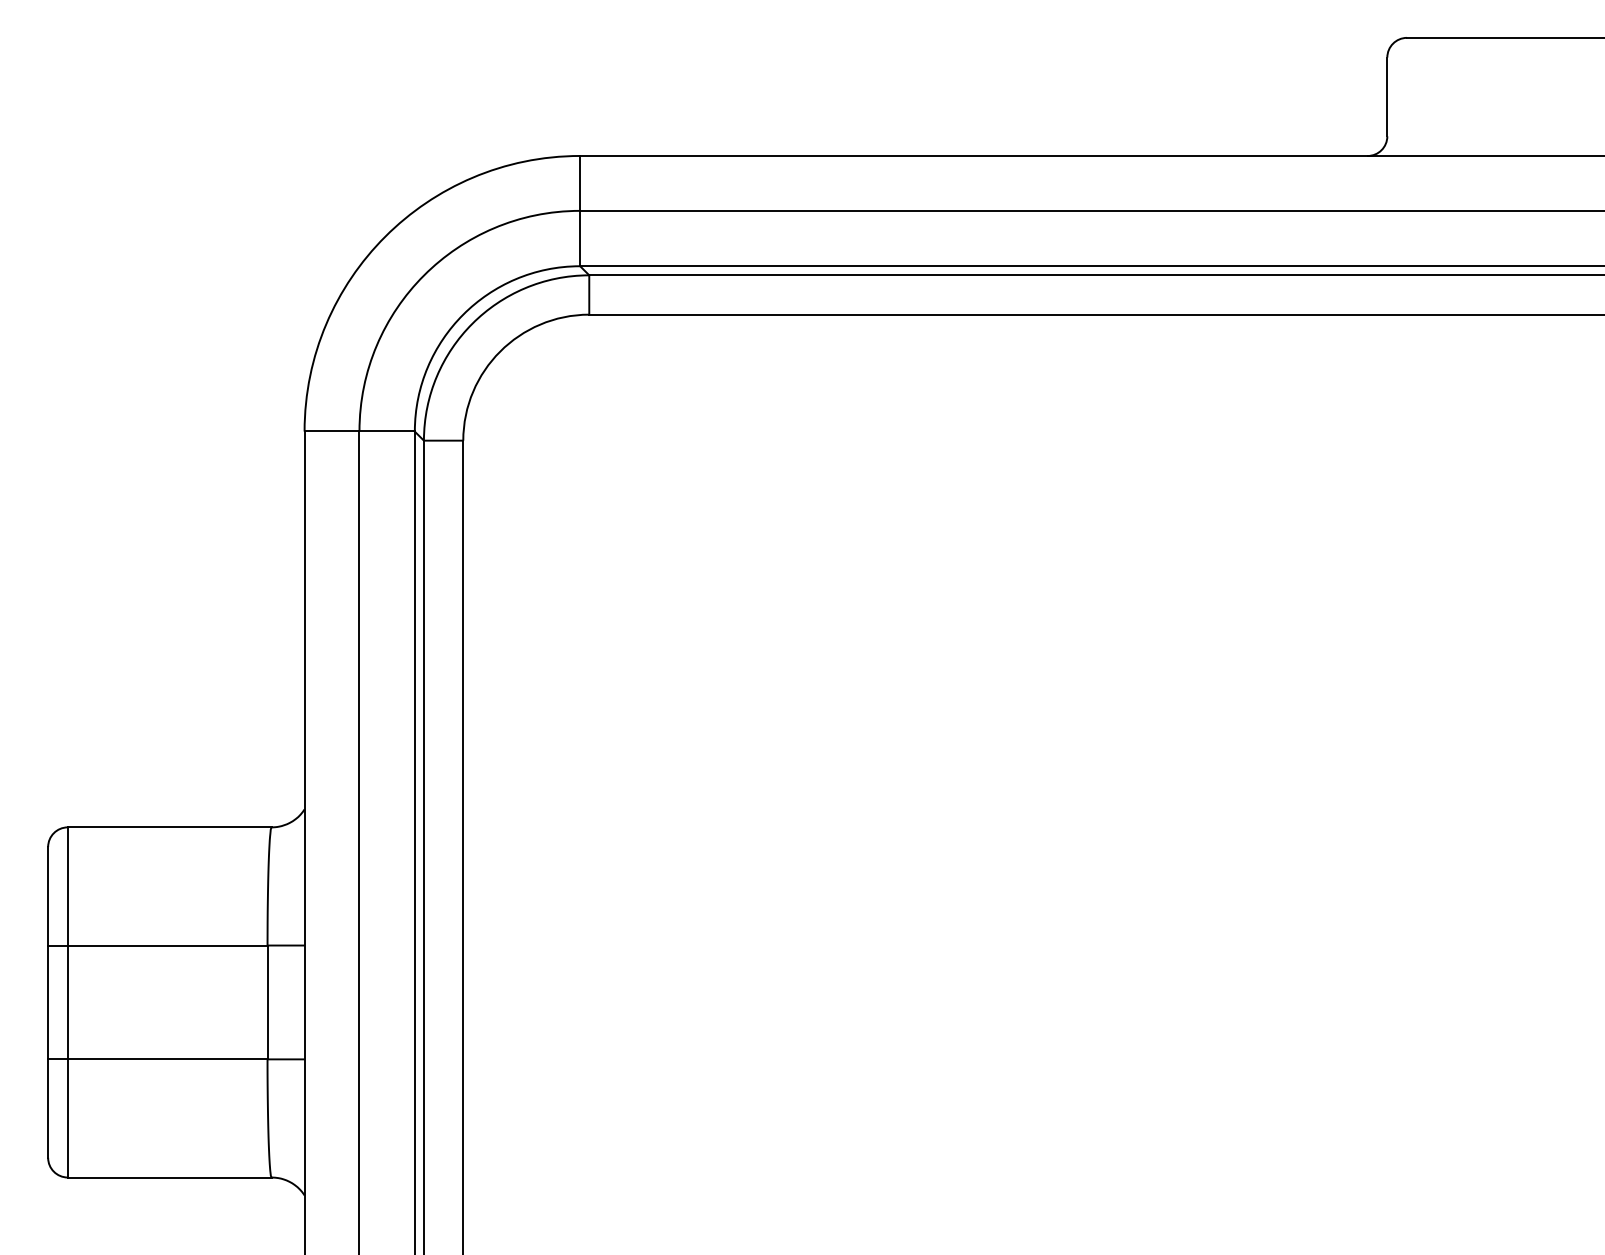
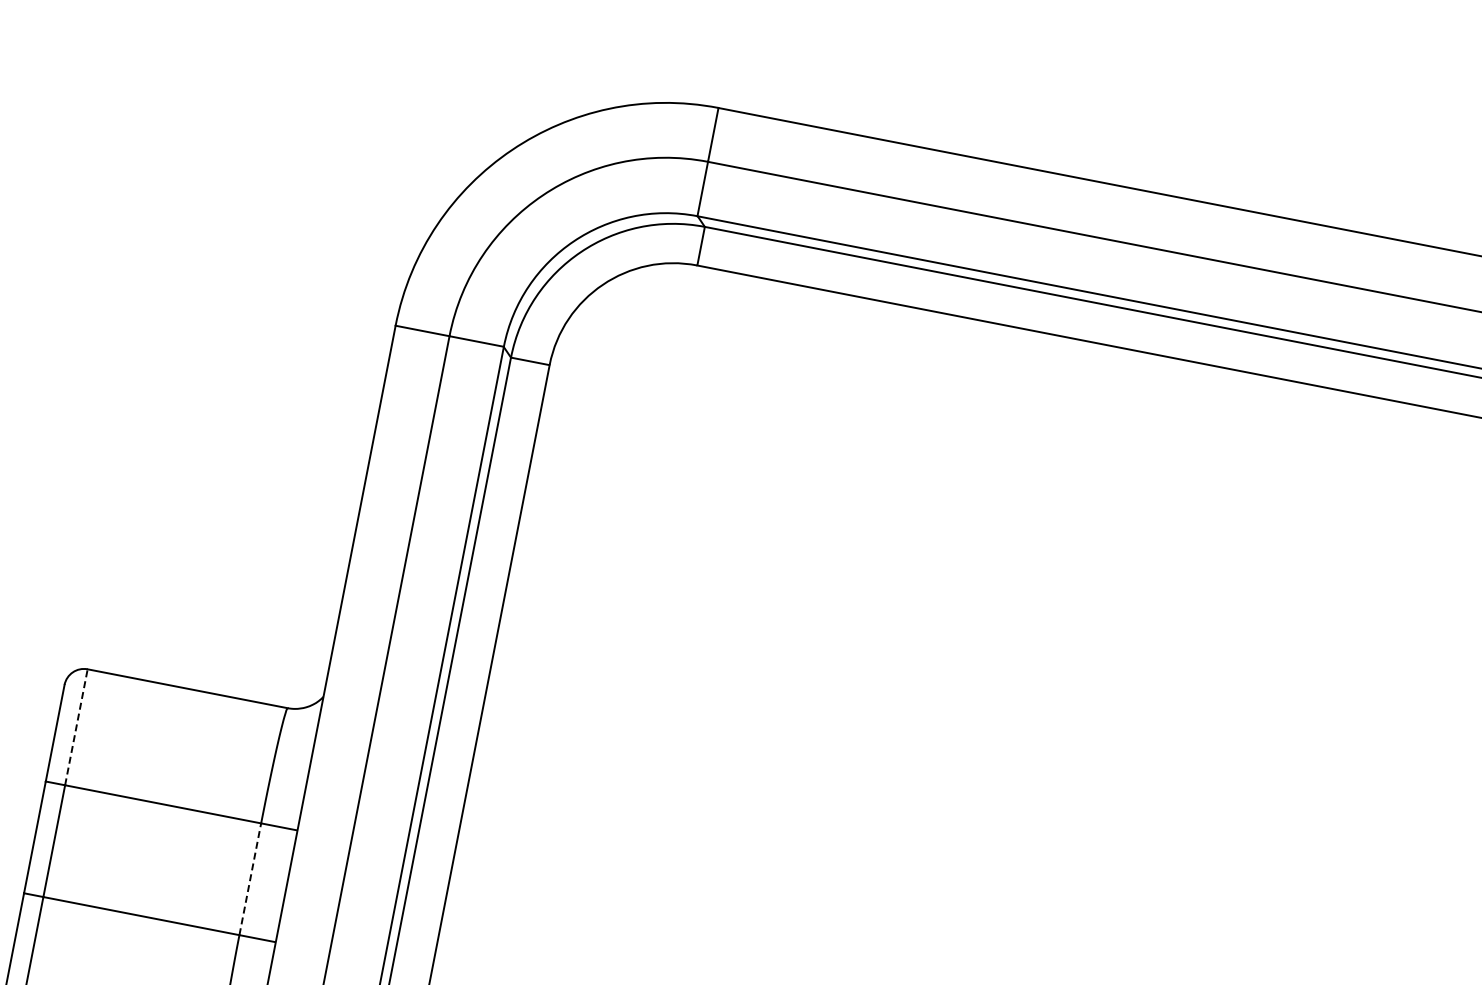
line: (67, 885) -> (76, 726), solid -> dashed
line: (267, 1002) -> (250, 879), solid -> dashed

